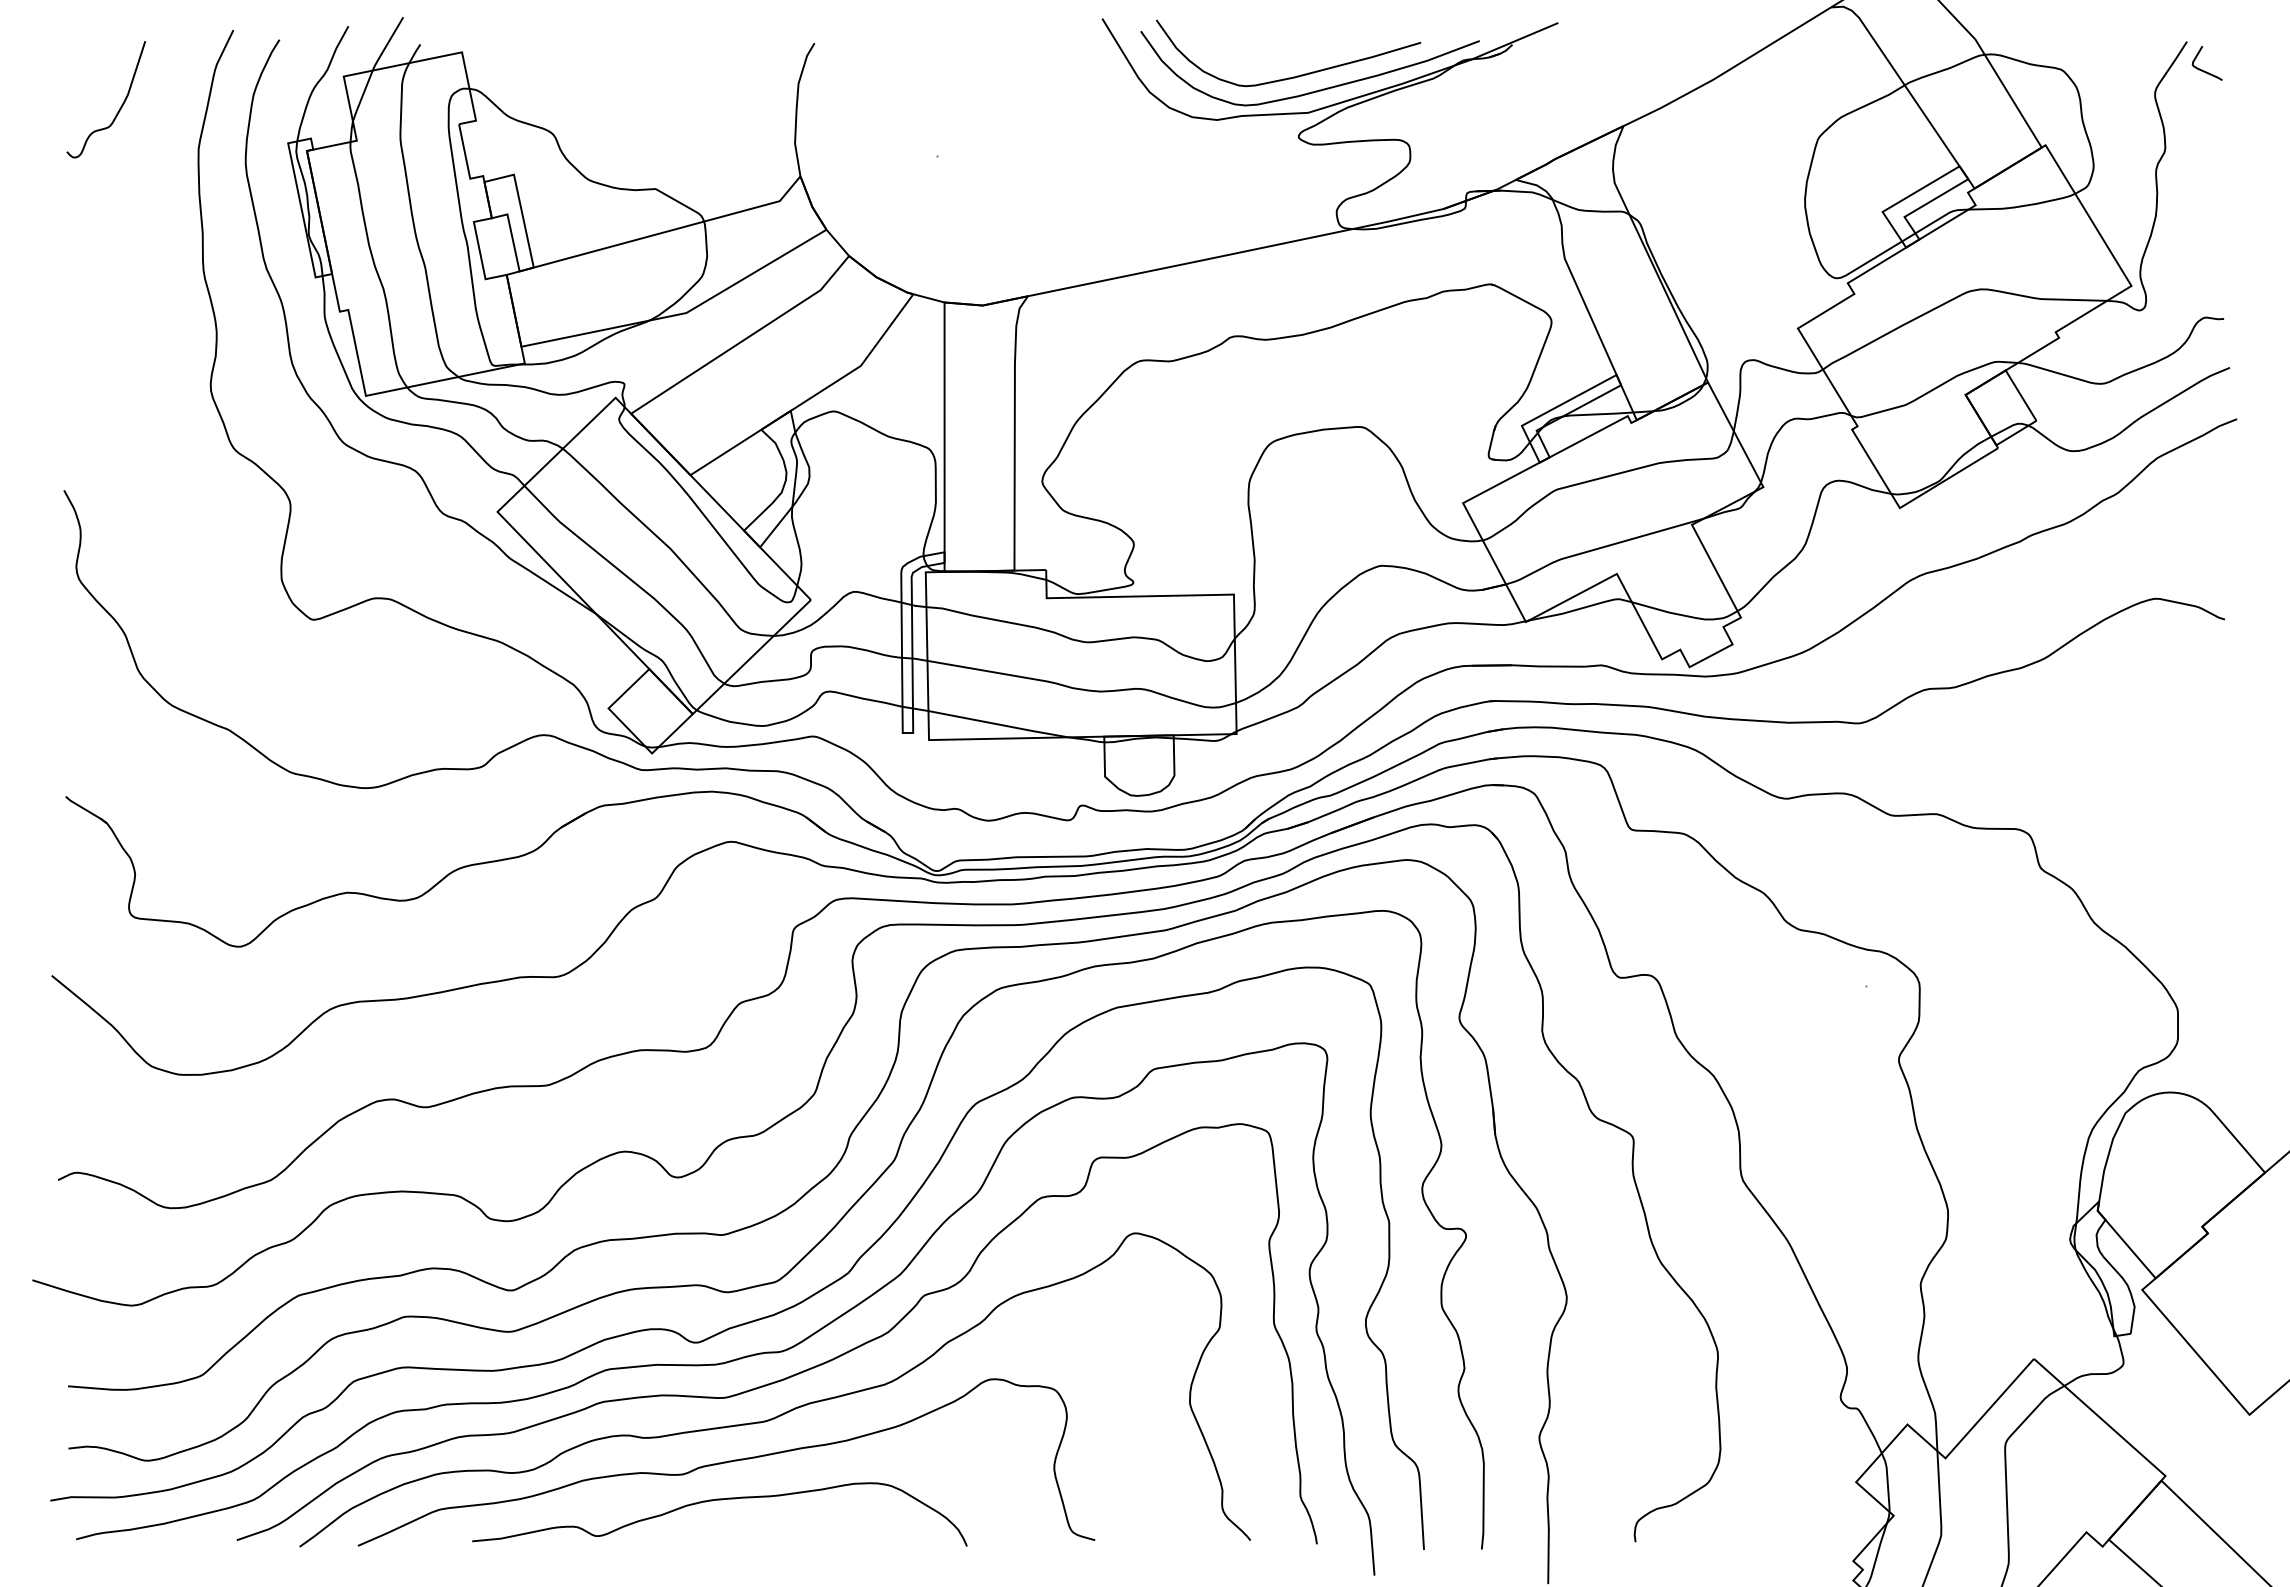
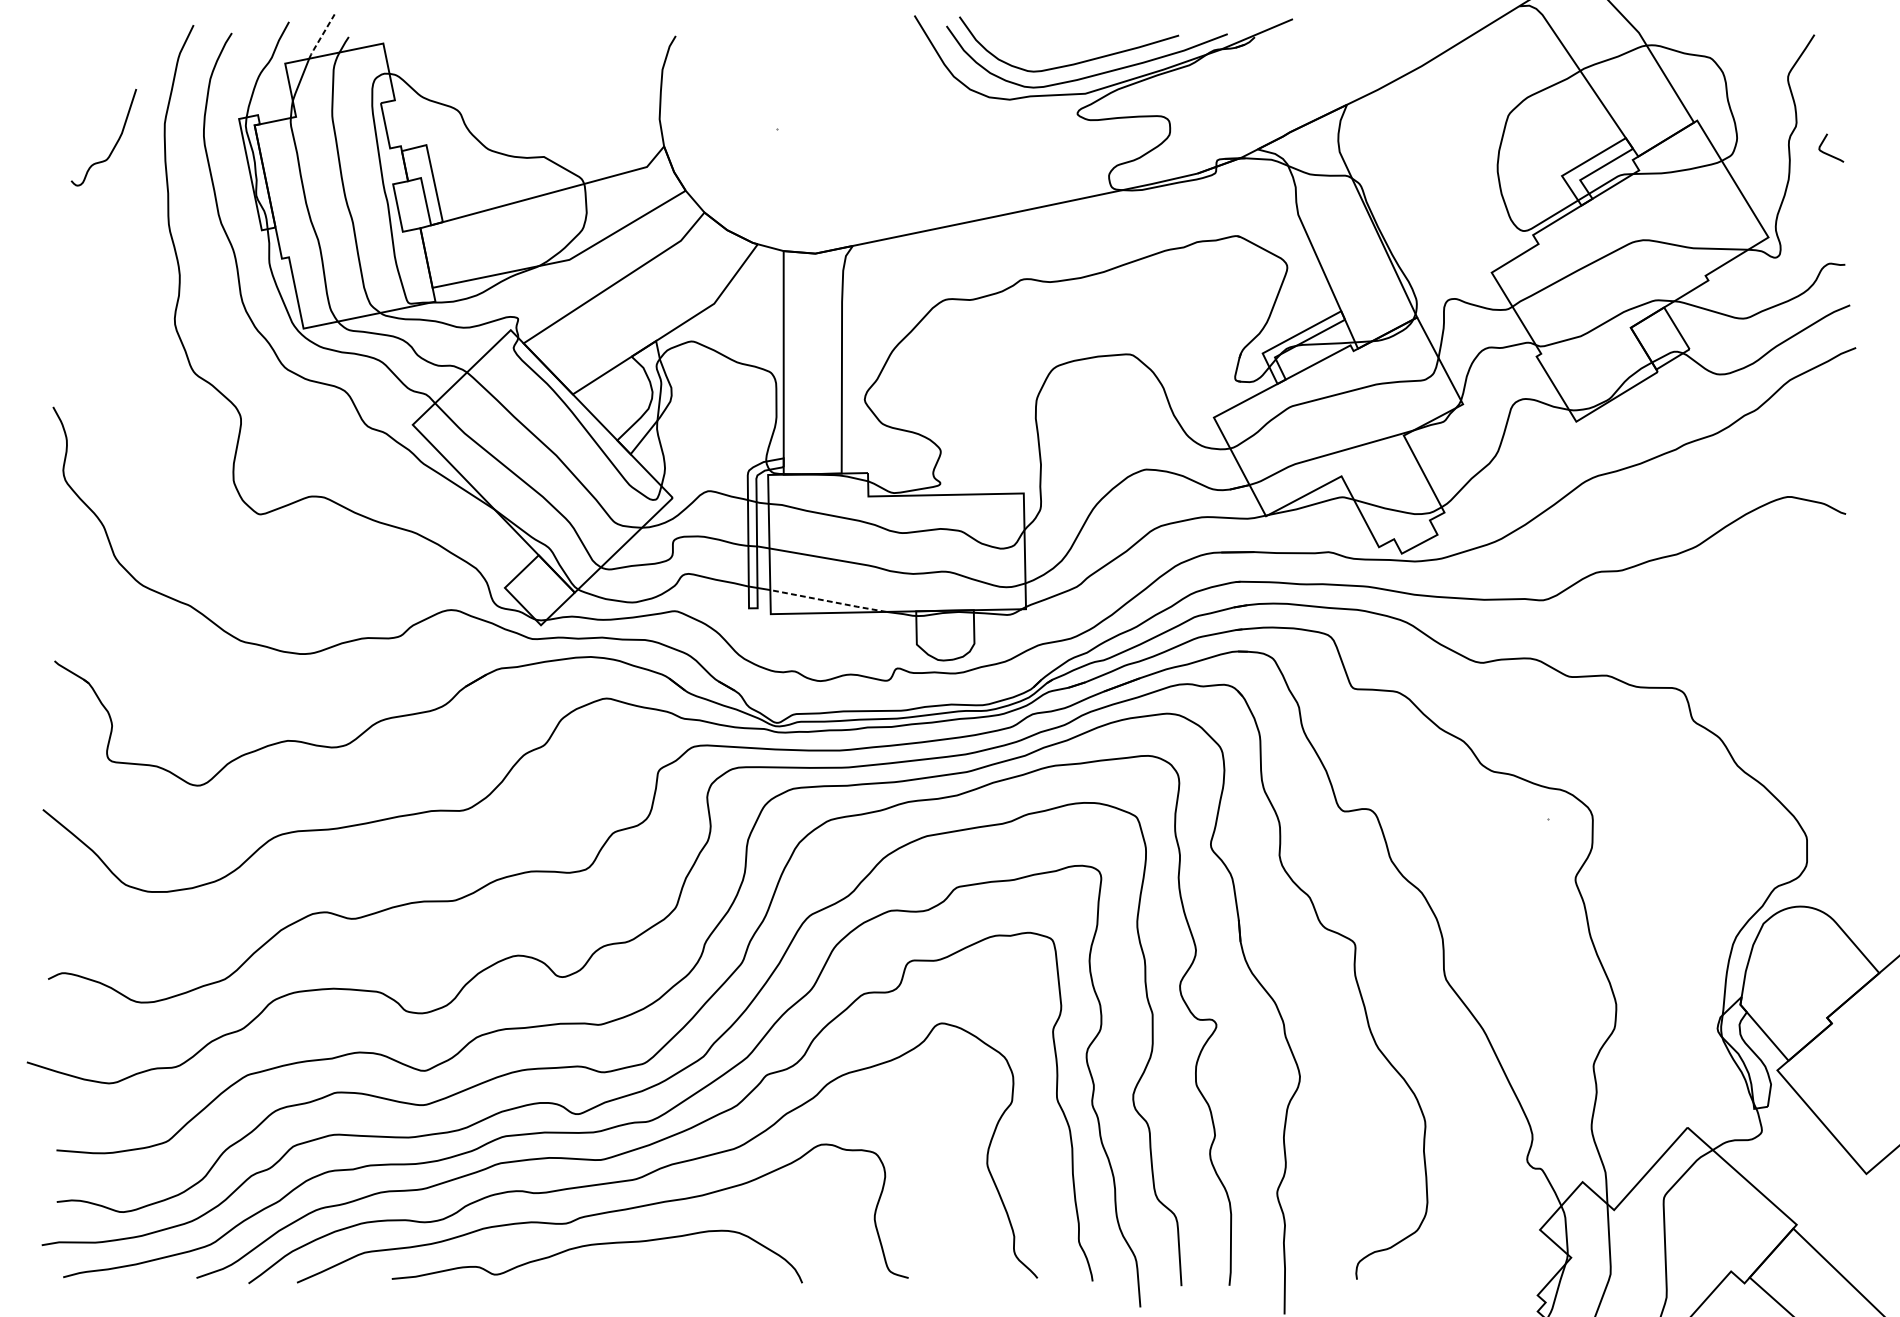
line: (387, 44) -> (321, 37), solid -> dashed
curve: (2202, 69) -> (1827, 153), moved
curve: (120, 106) -> (115, 143), moved
line: (998, 724) -> (828, 601), solid -> dashed

